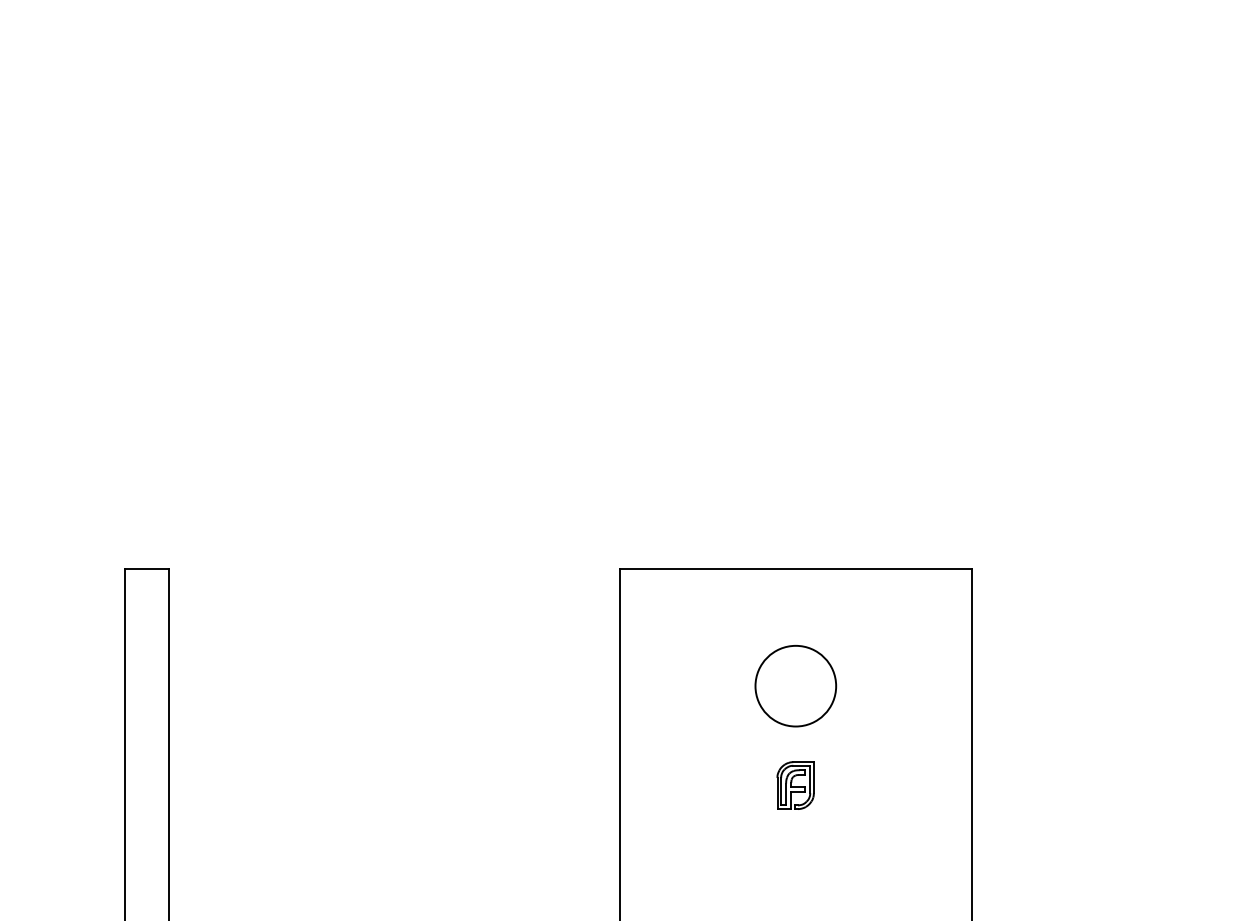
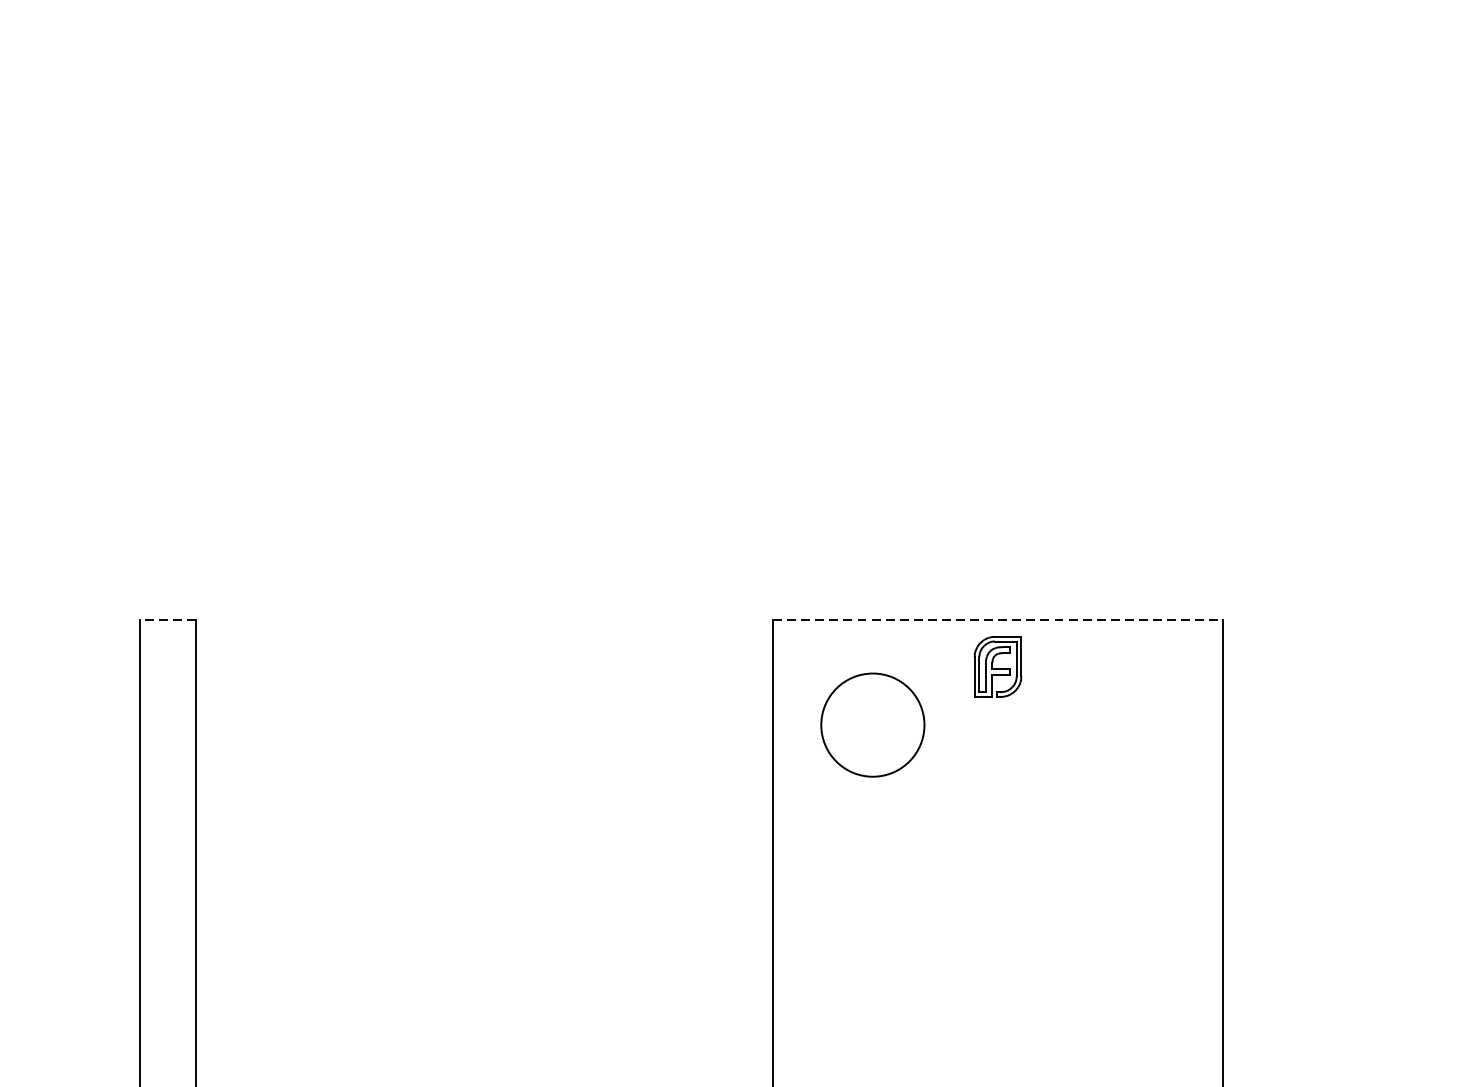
line: (146, 568) -> (167, 619), solid -> dashed
line: (796, 568) -> (999, 619), solid -> dashed
circle: (795, 686) -> (872, 725), moved
part: (795, 785) -> (997, 666), moved

